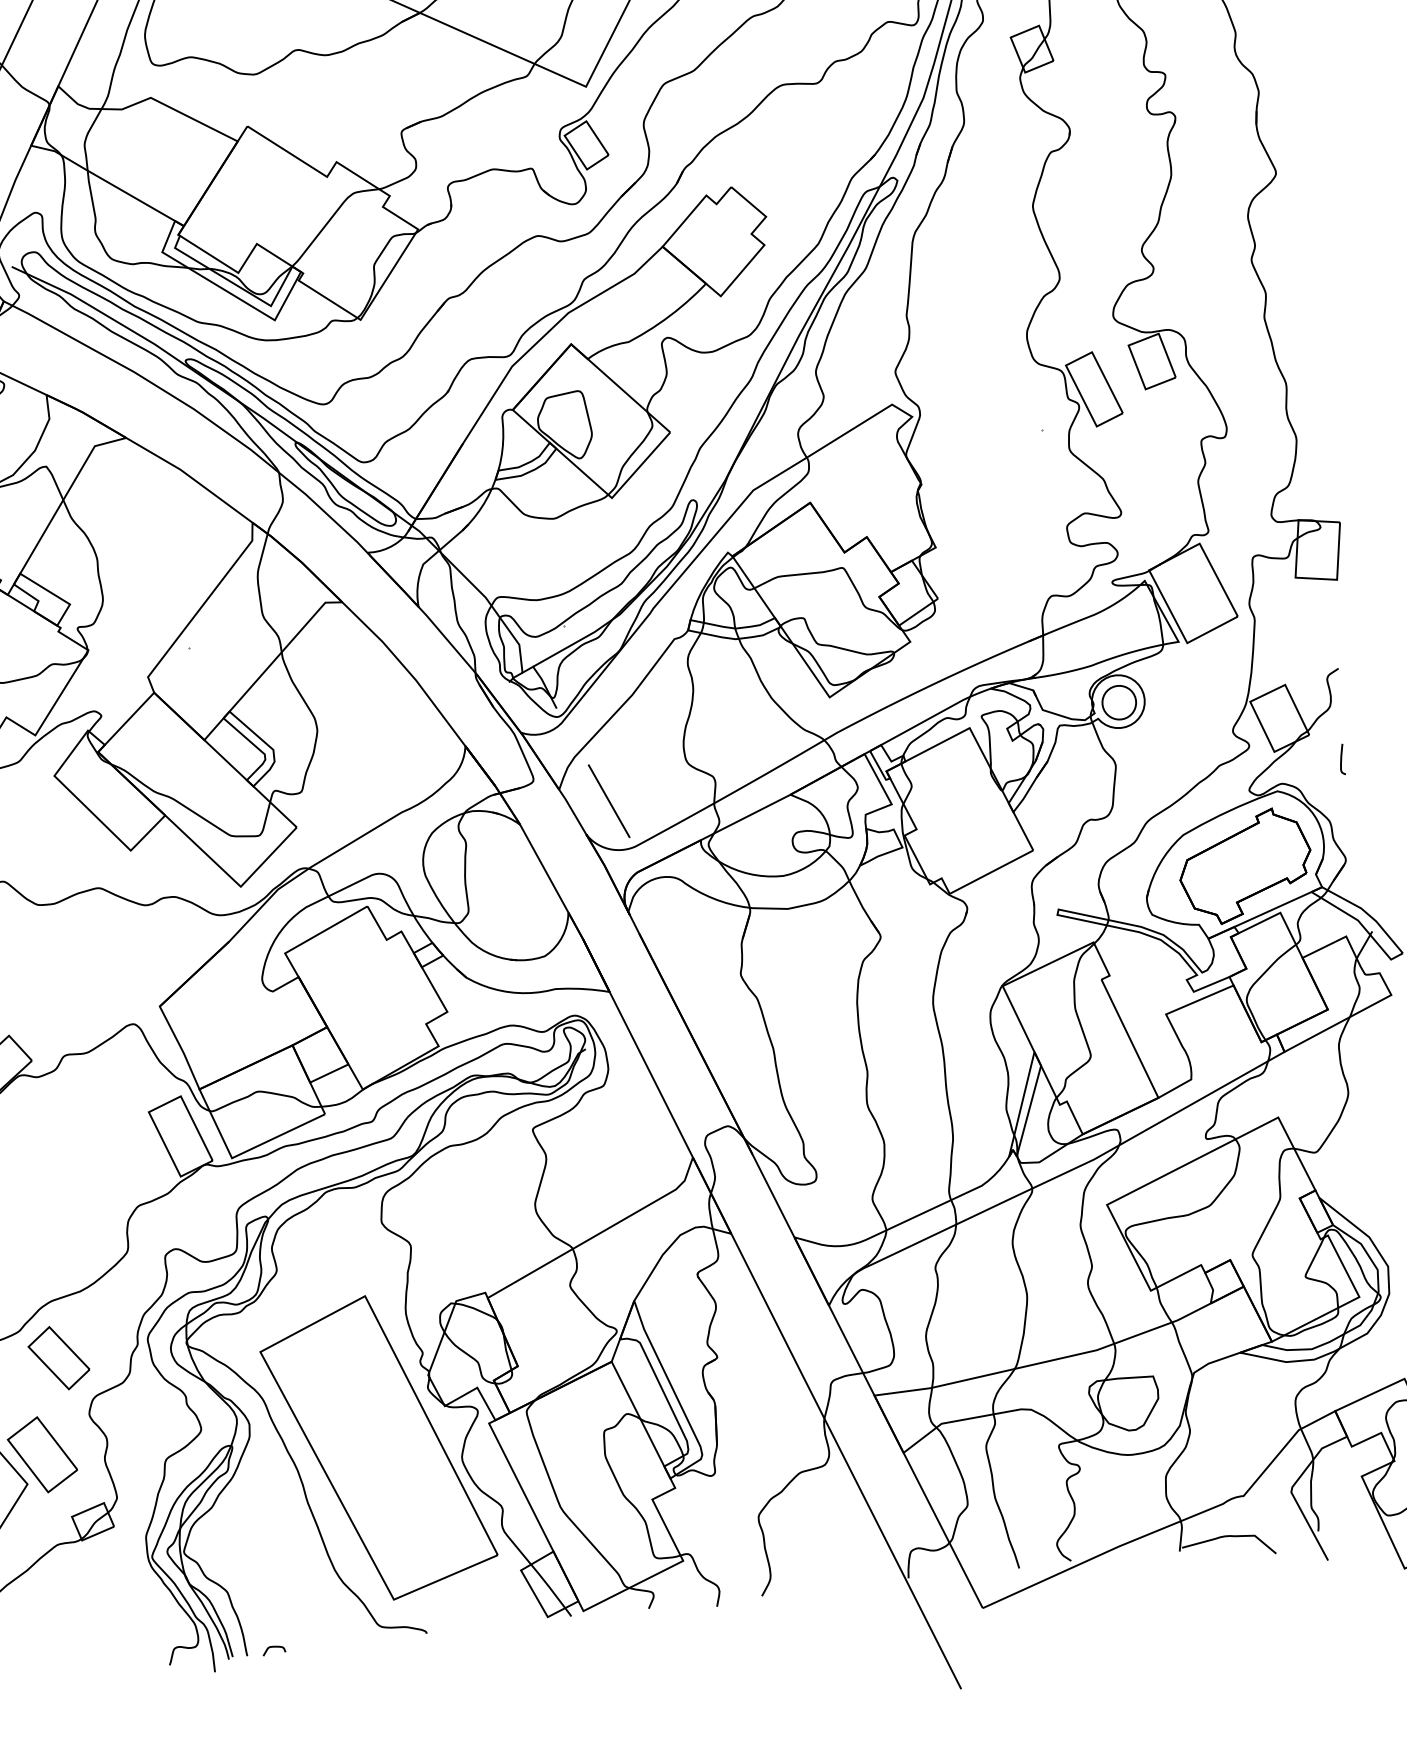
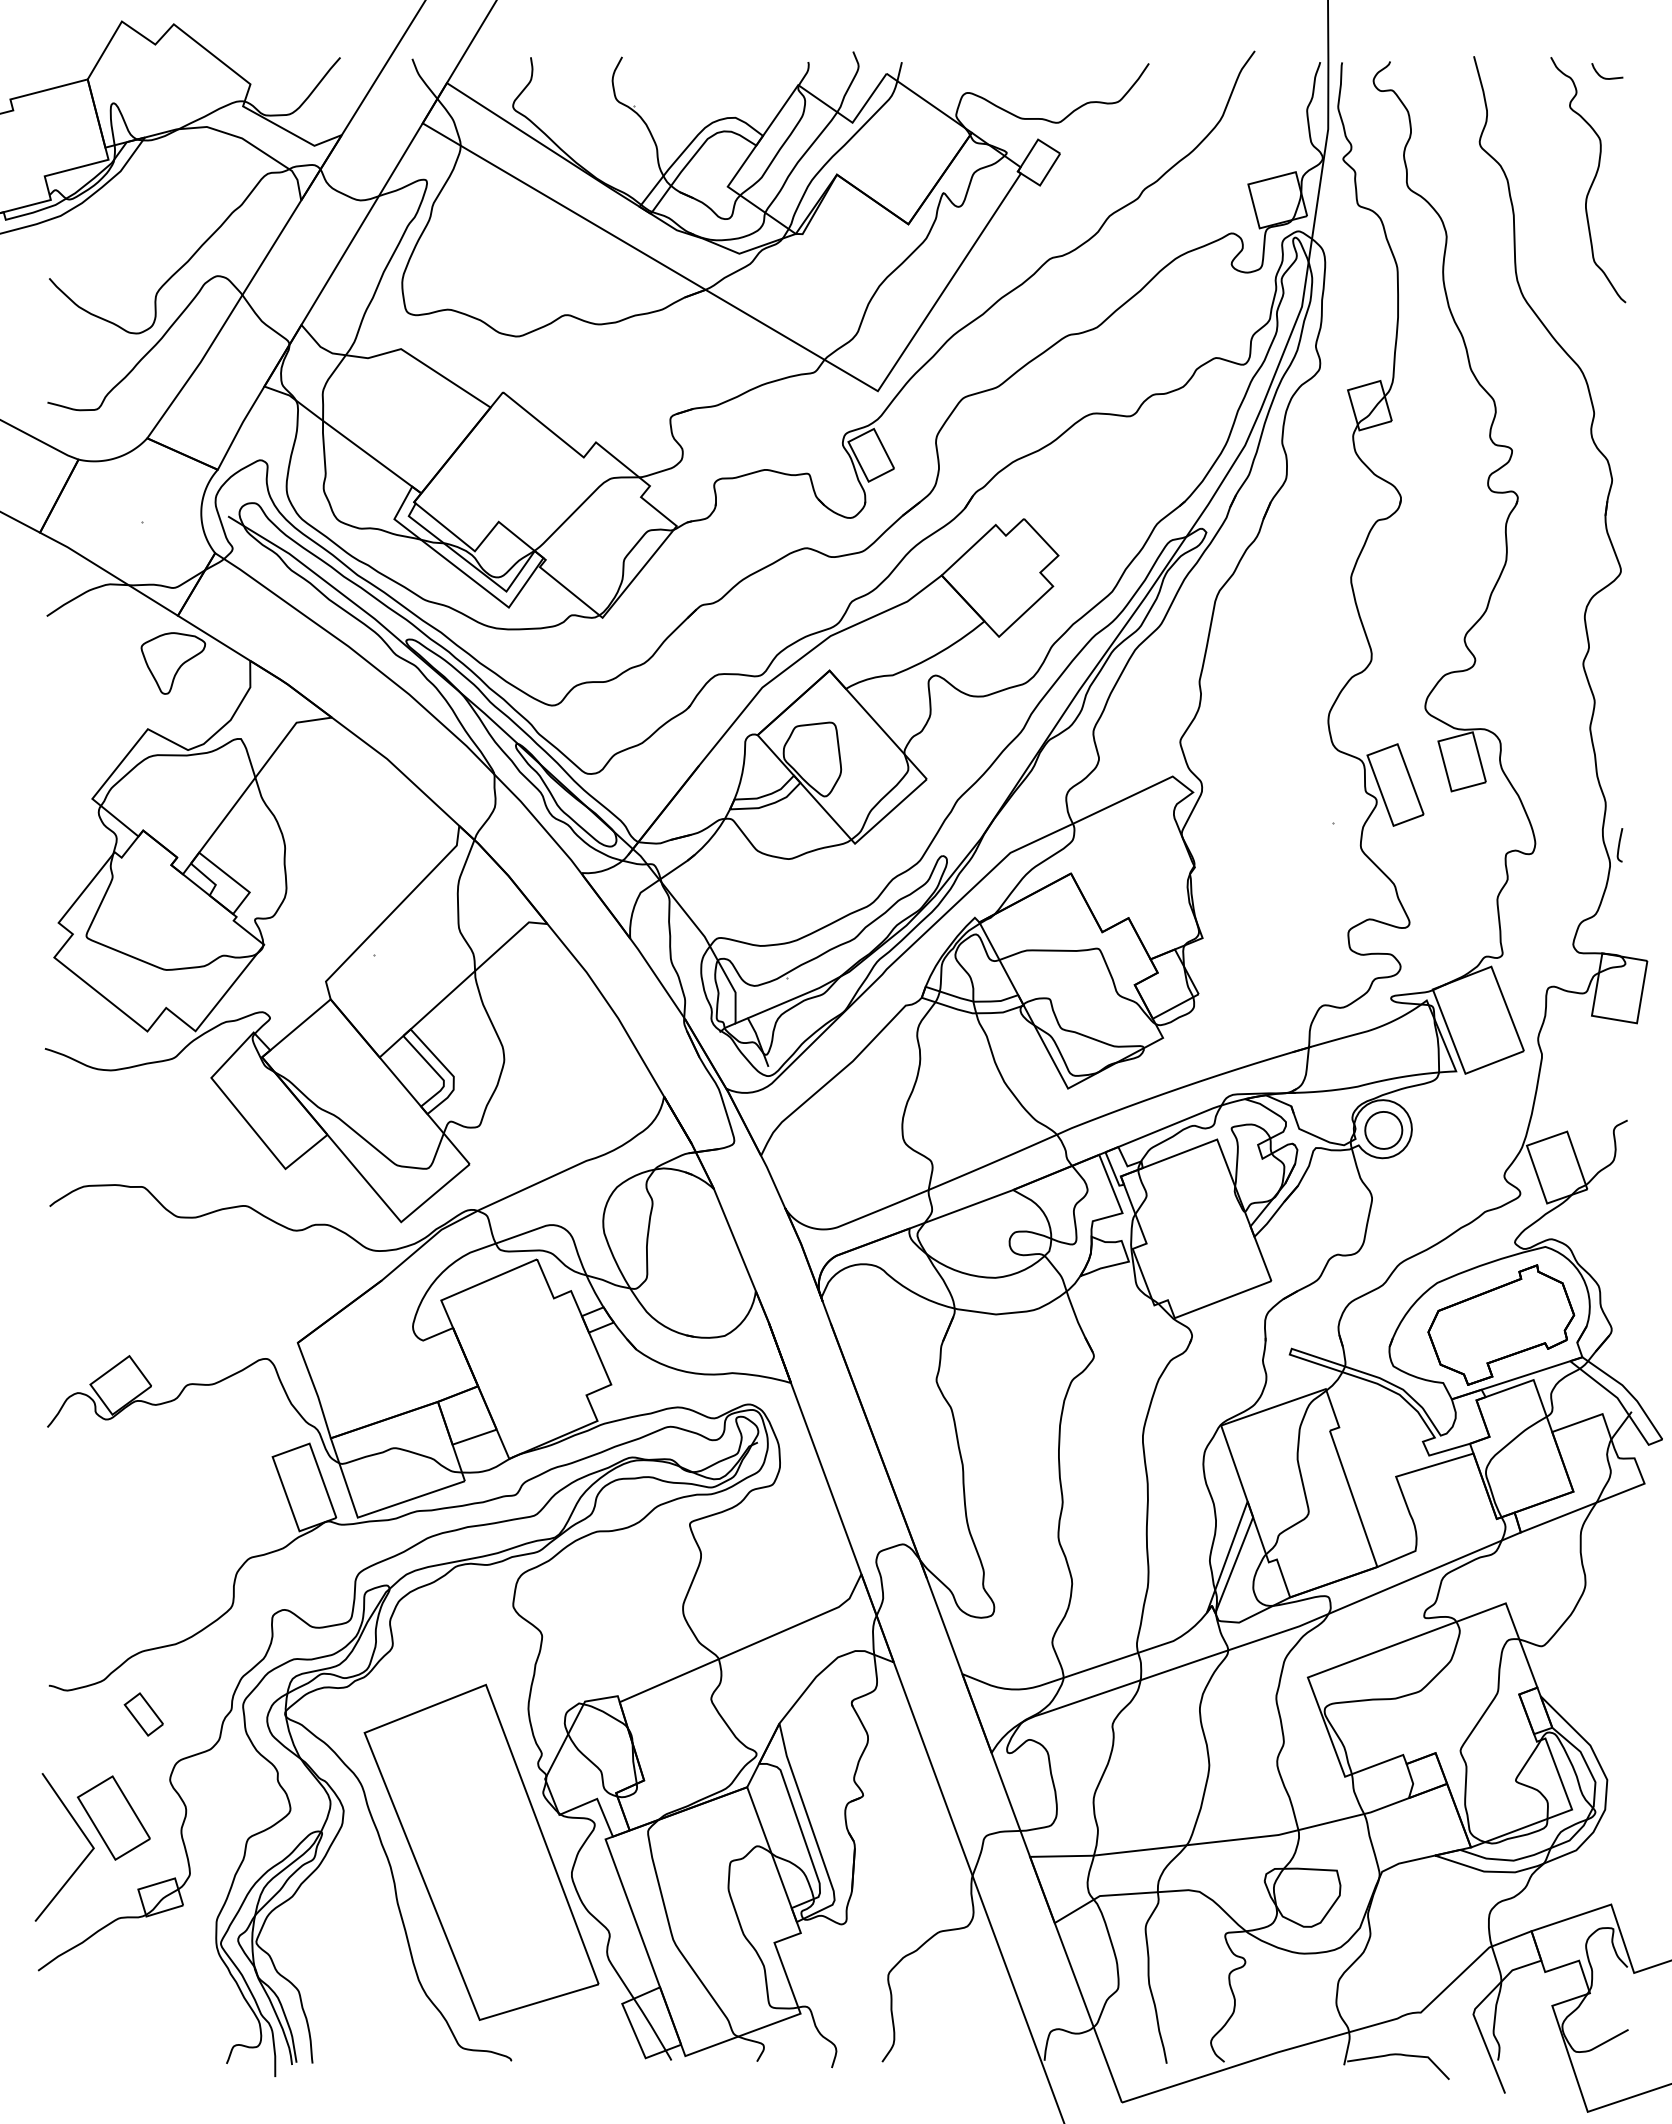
curve: (1341, 759) -> (1619, 845), moved
line: (608, 801) -> (813, 1174), removed
part: (58, 1358) -> (143, 1714), size x0.6
curve: (273, 1647) -> (342, 2057), removed

